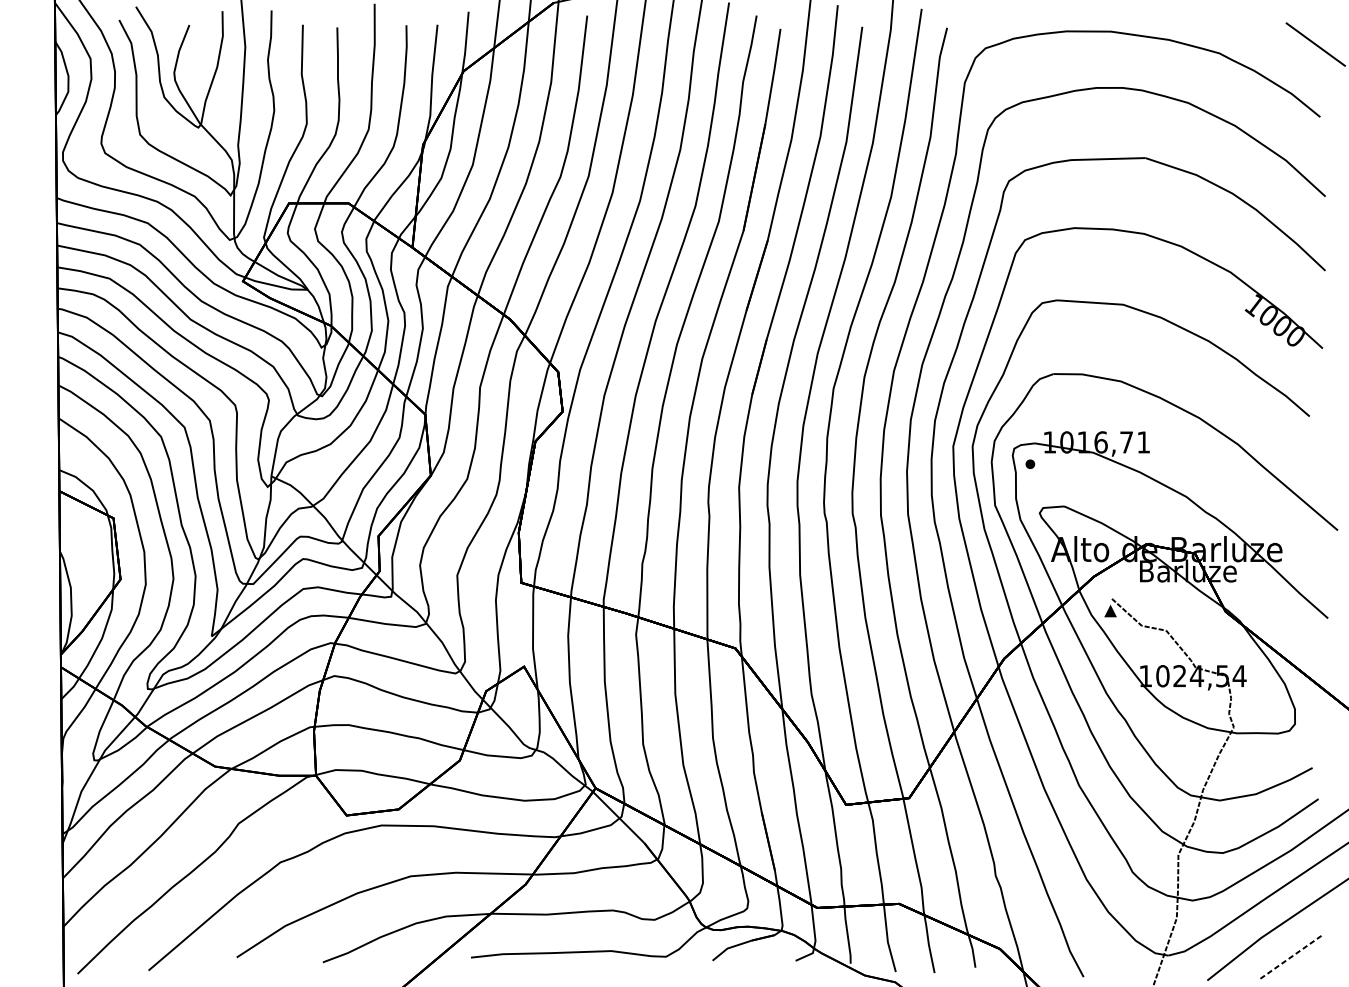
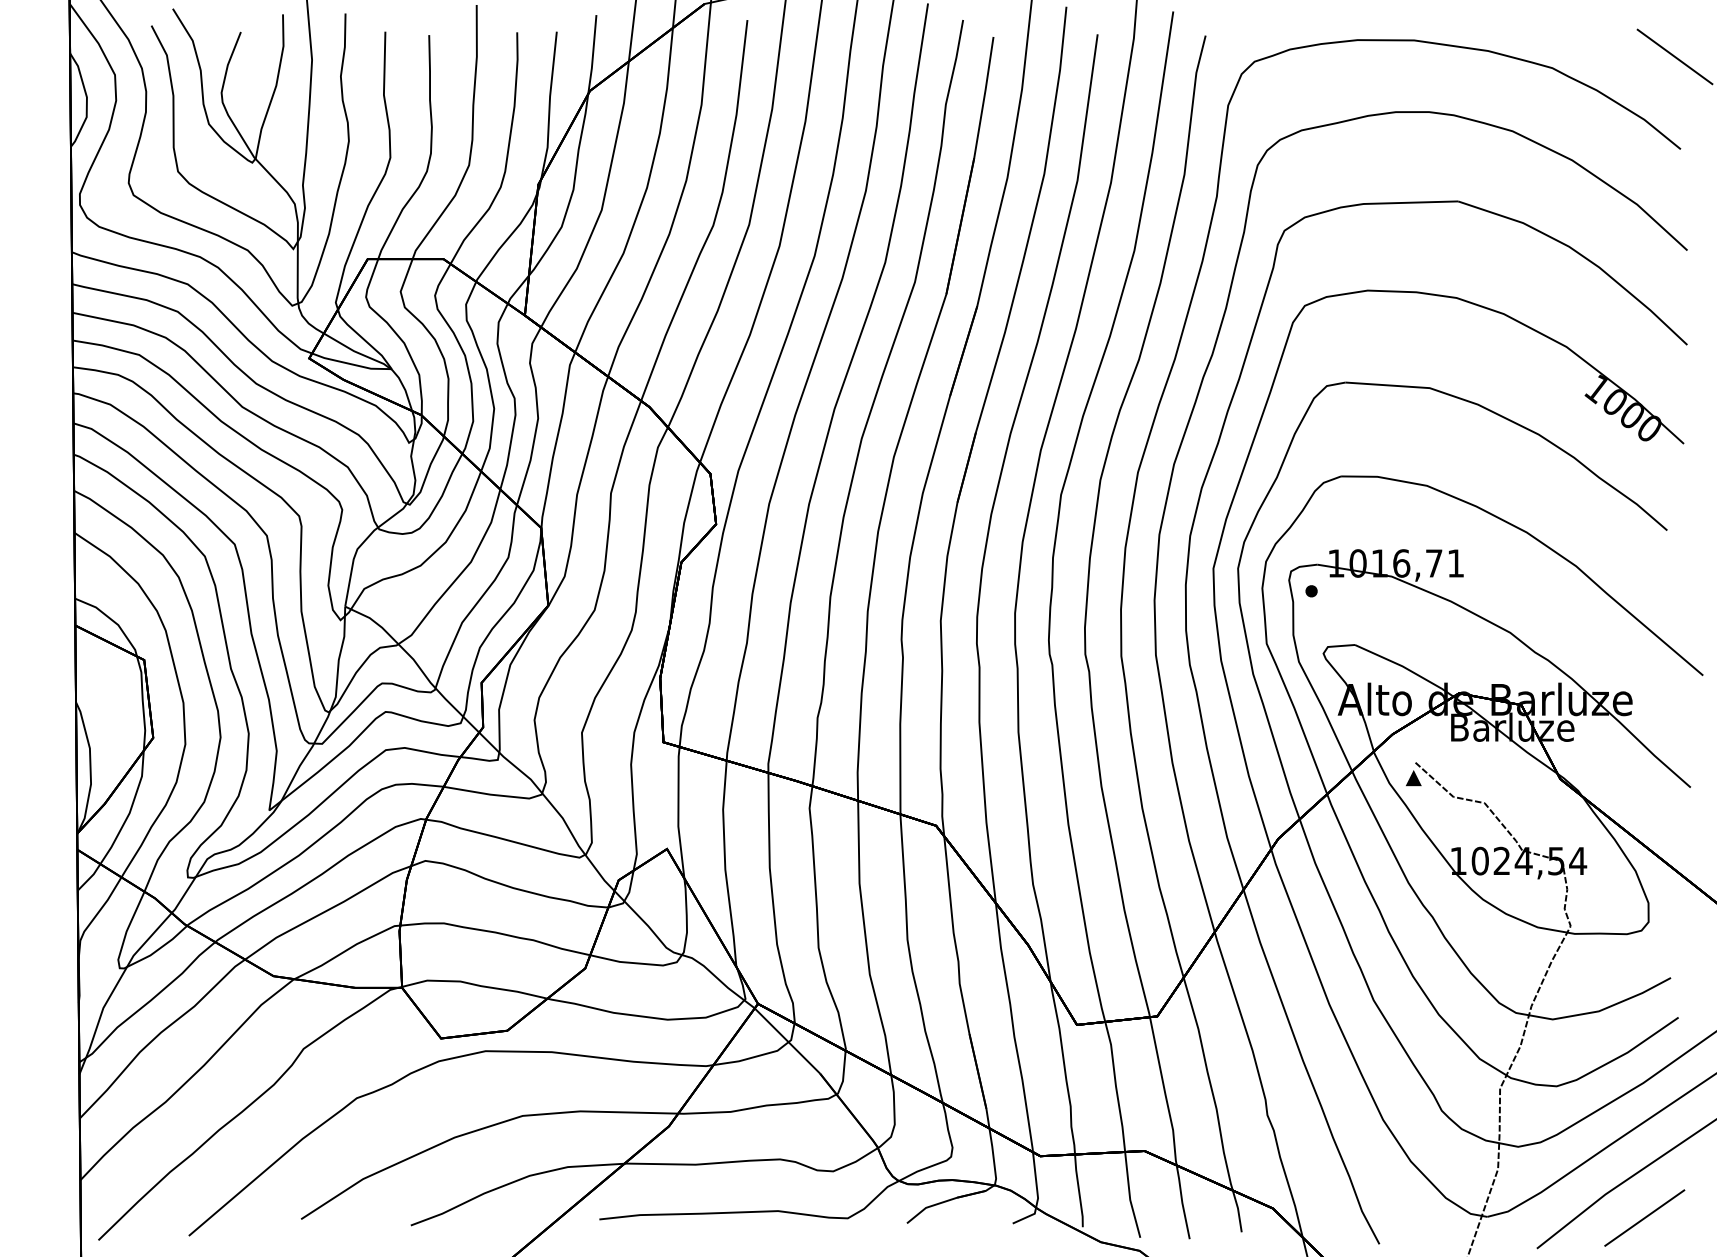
line: (1292, 956) -> (1645, 1217), dashed -> solid

